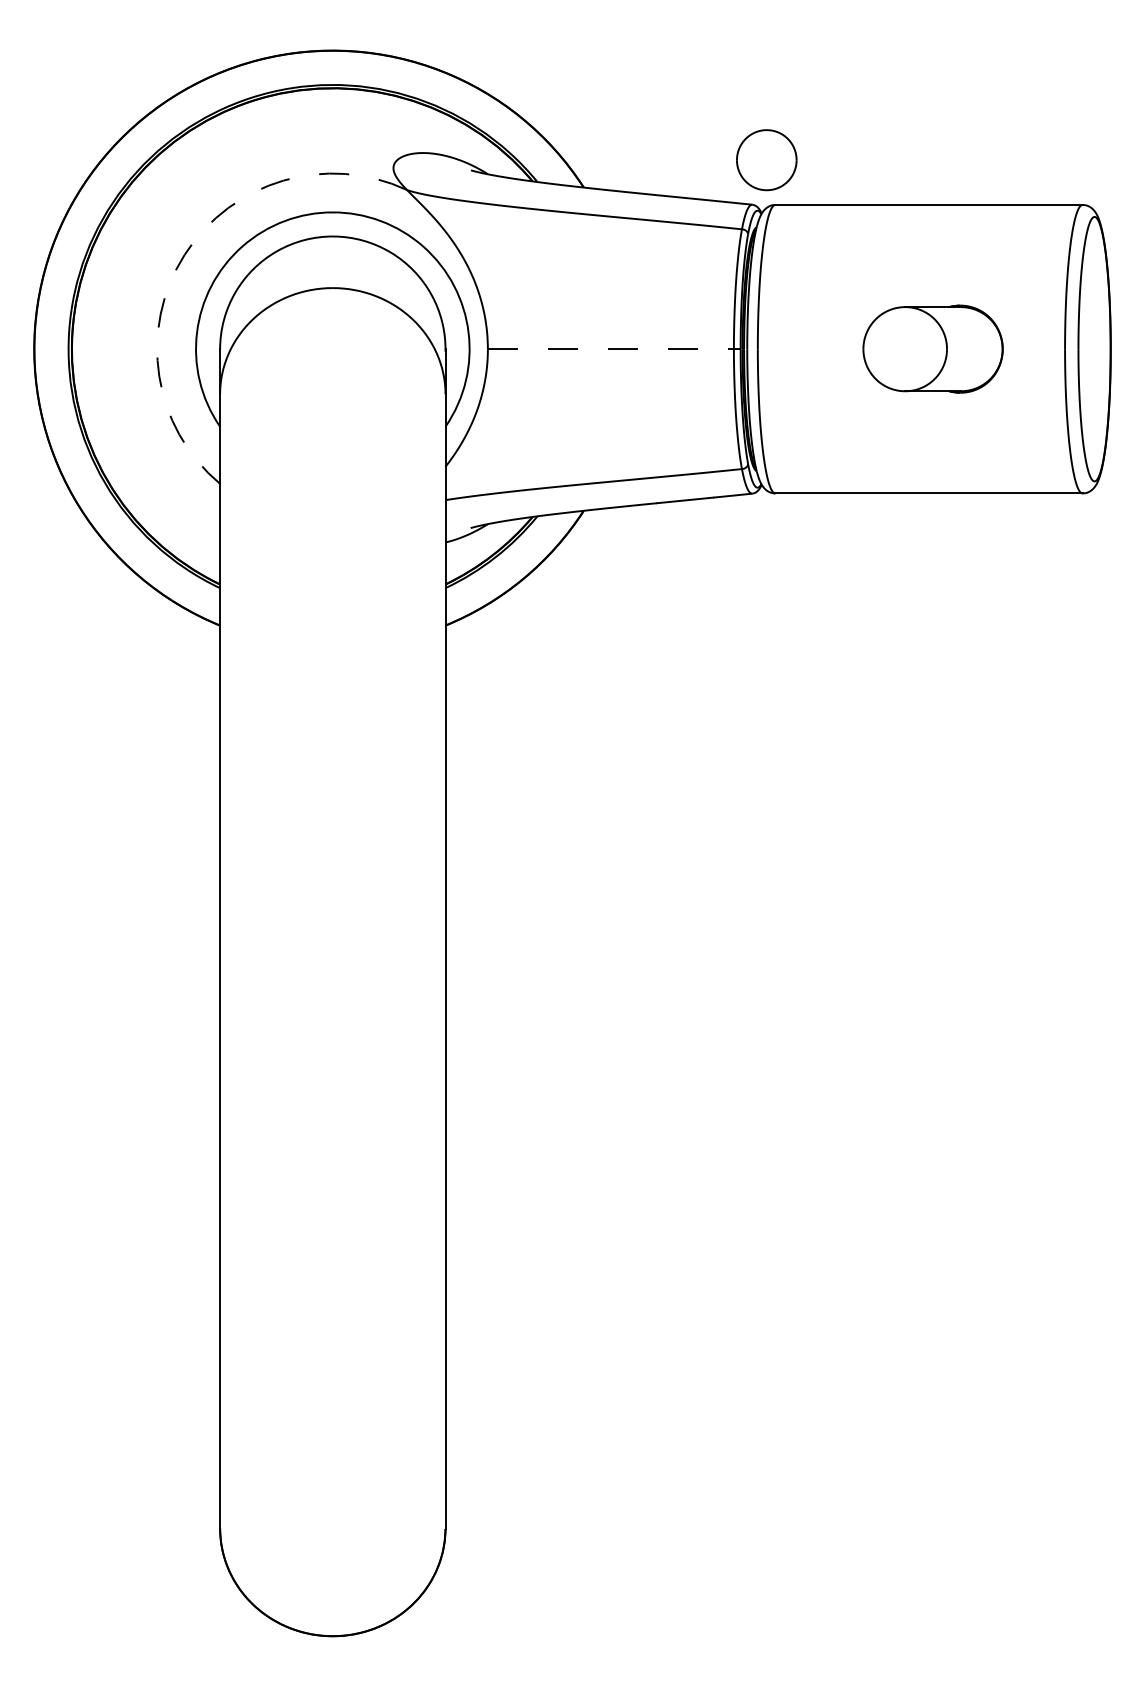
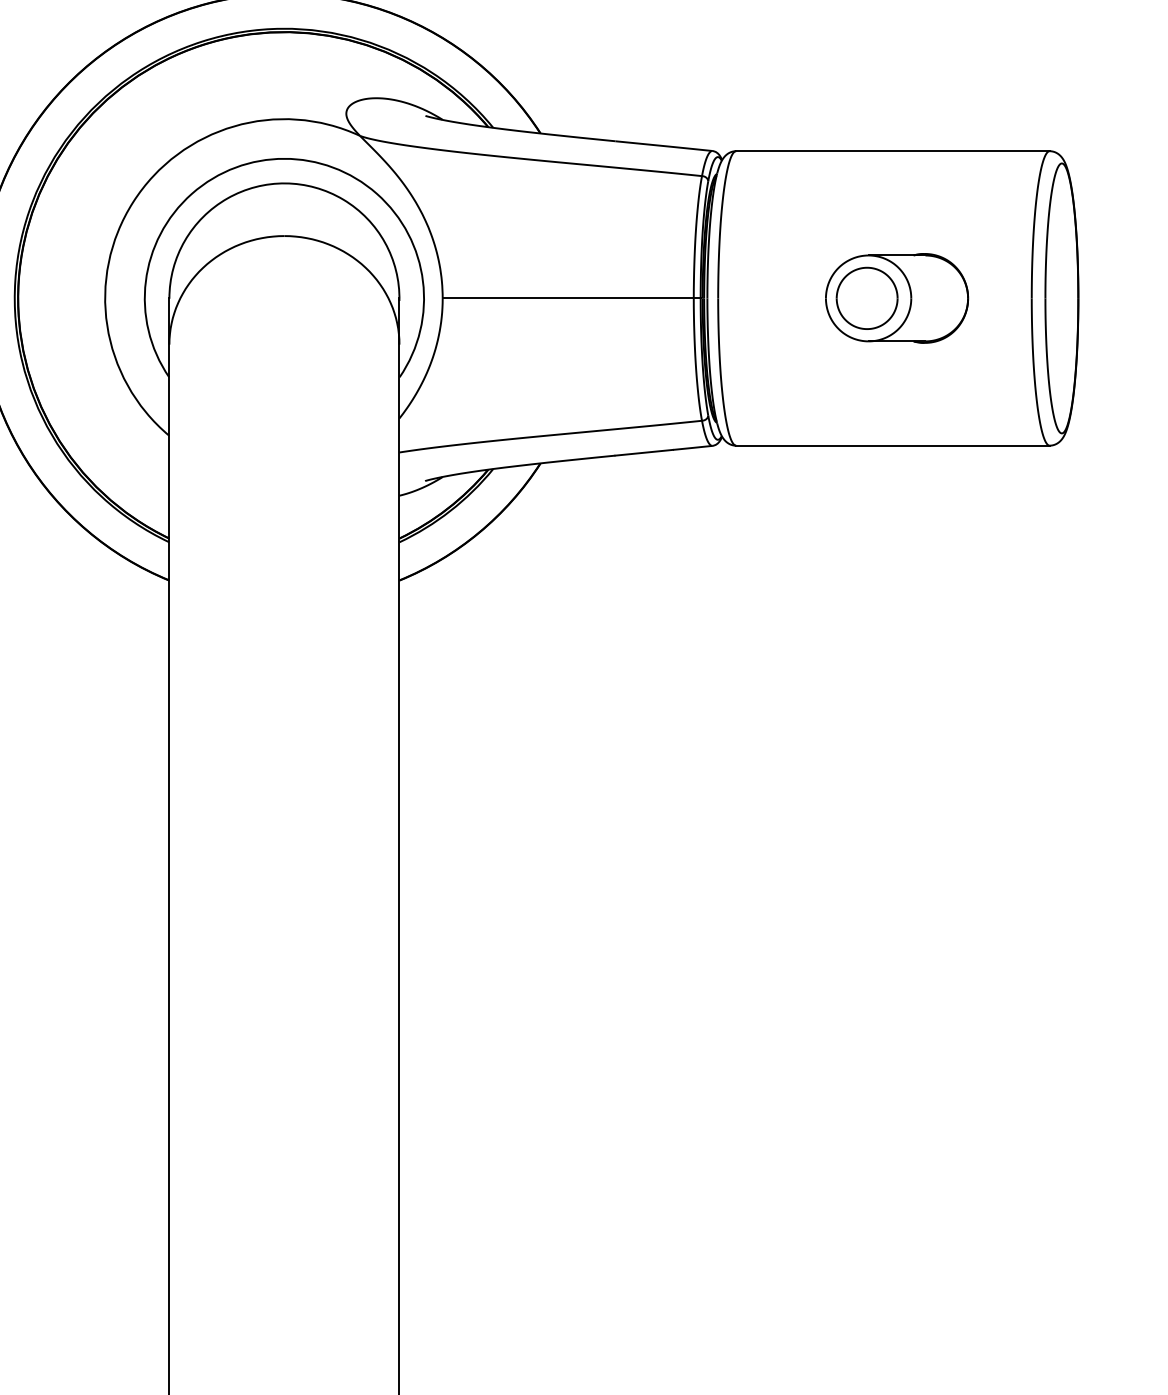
part: (766, 160) -> (866, 298), moved
arc: (184, 254) -> (133, 201), dashed -> solid
line: (614, 349) -> (571, 298), dashed -> solid

